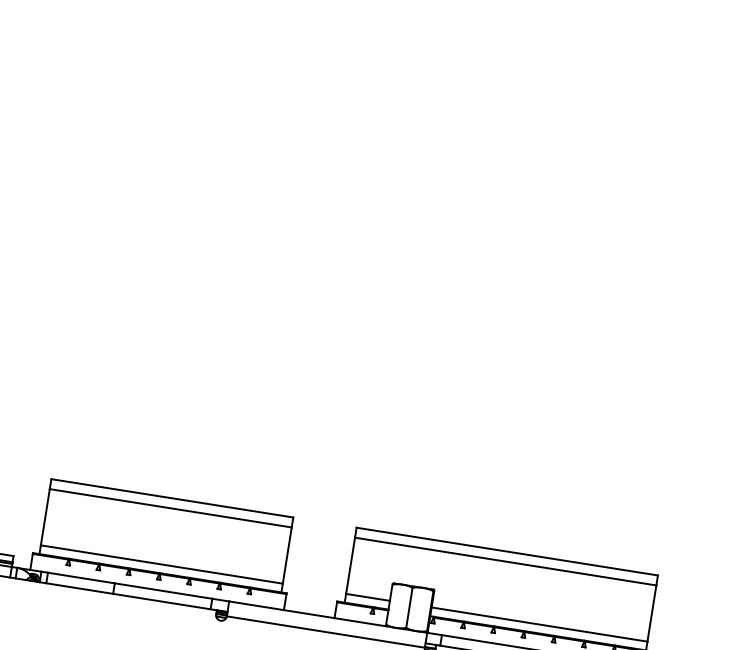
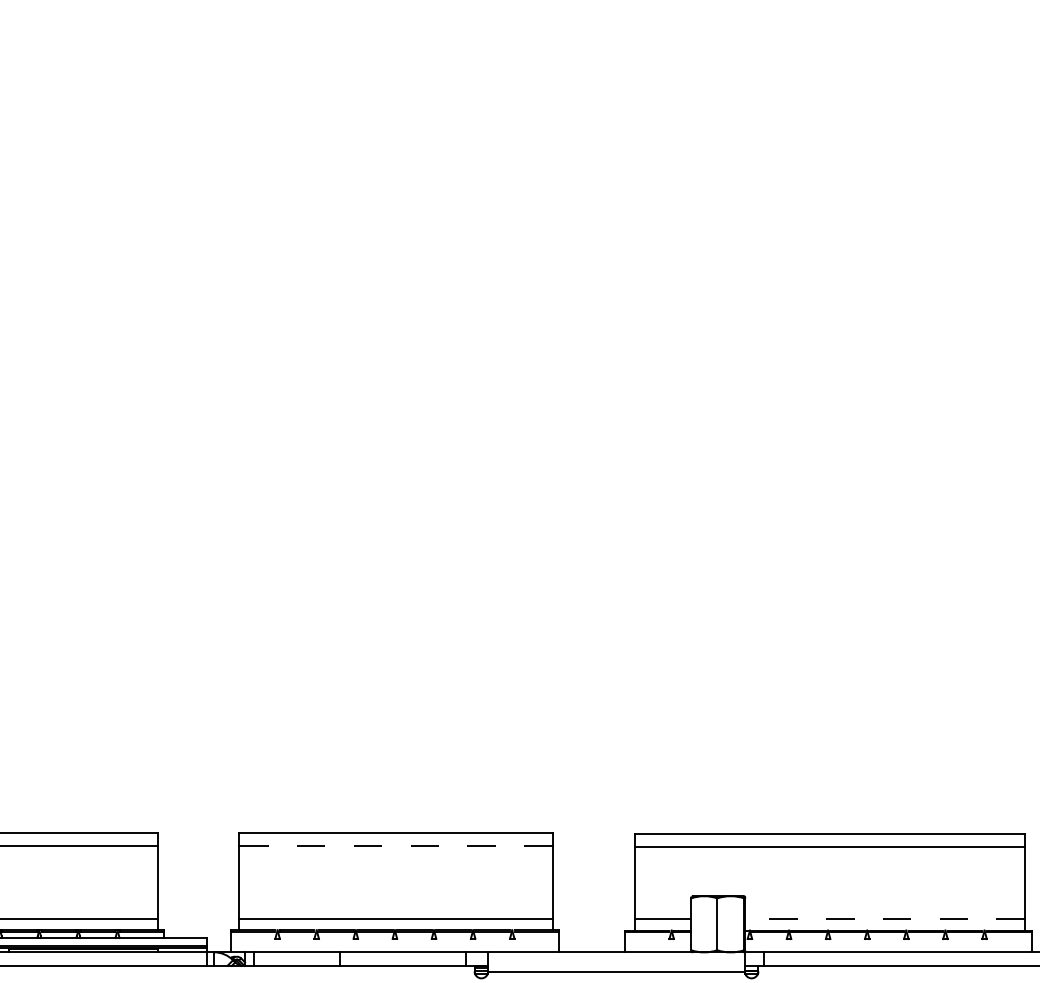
line: (170, 508) -> (395, 846), solid -> dashed
line: (539, 624) -> (885, 919), solid -> dashed

